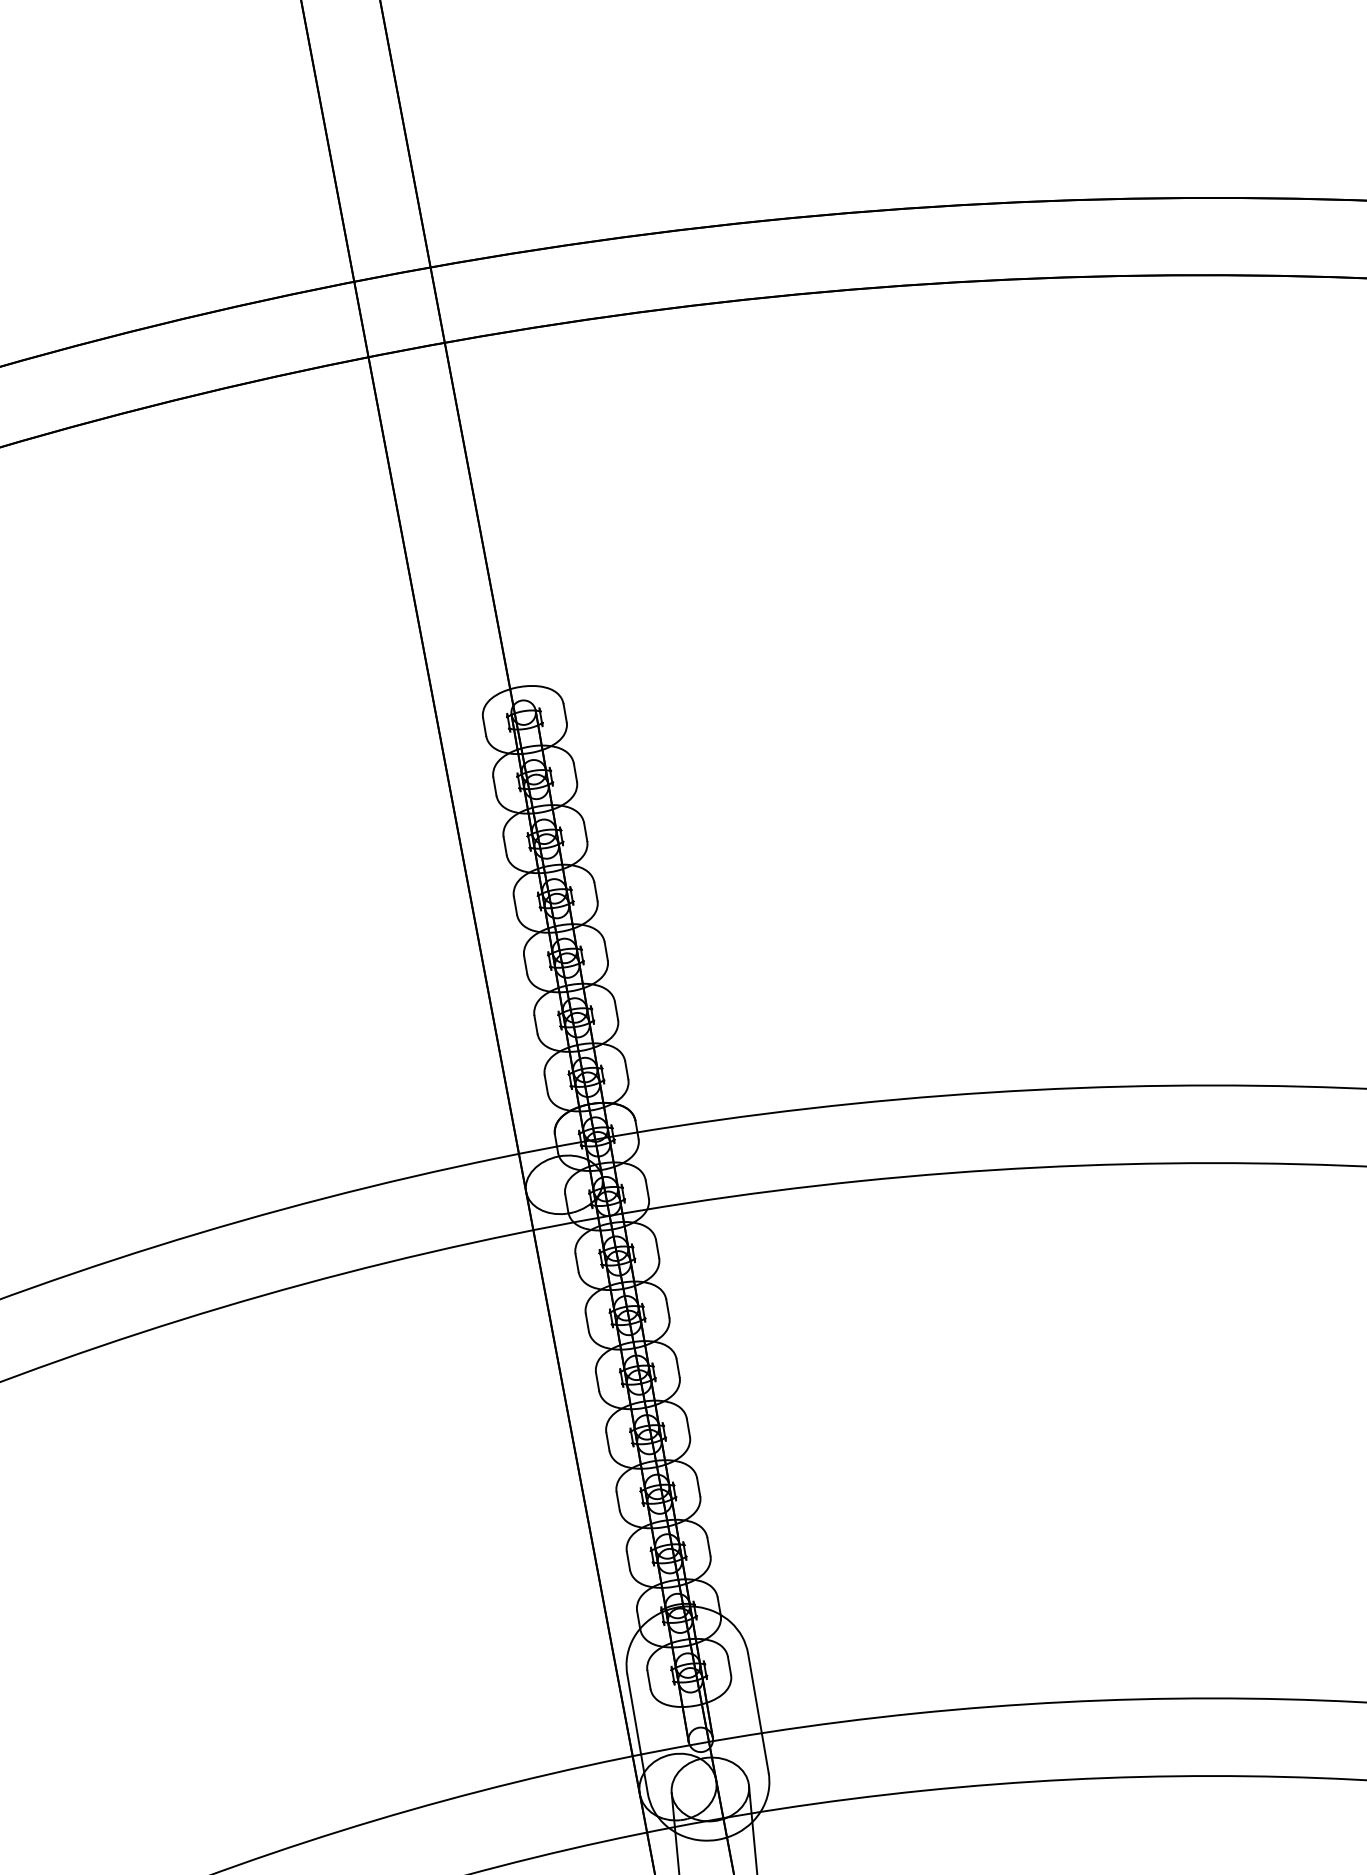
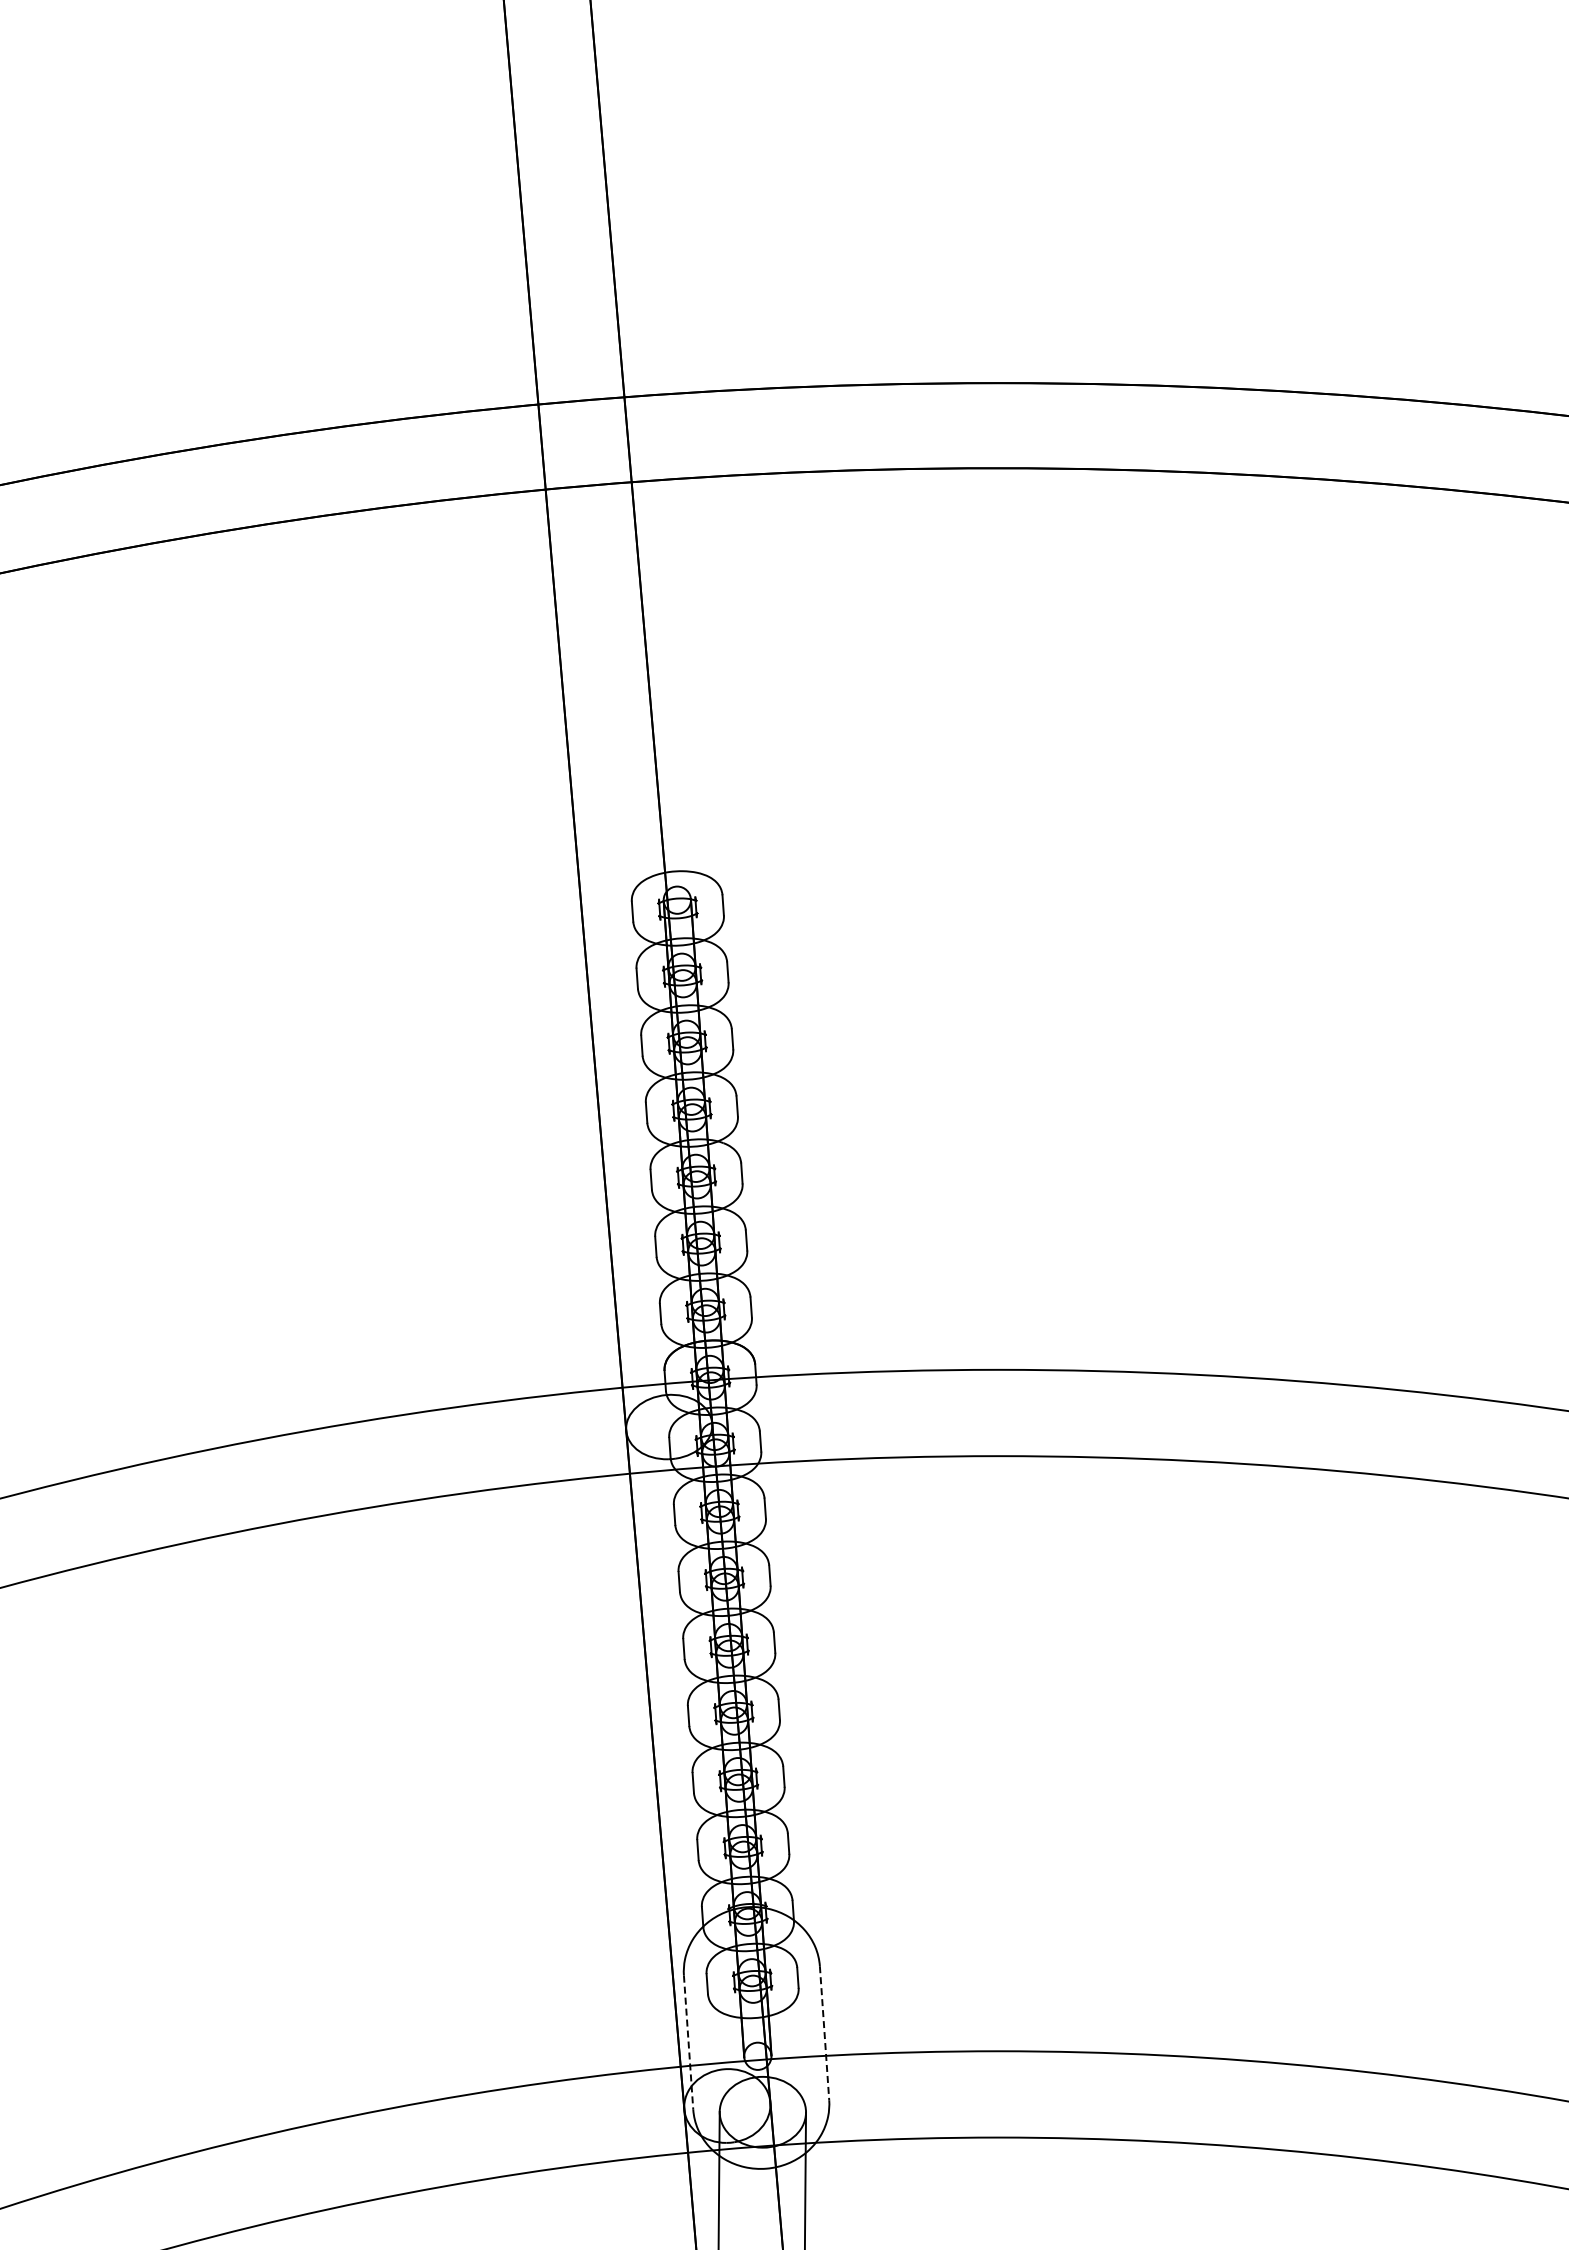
line: (758, 1713) -> (824, 2033), solid -> dashed
line: (637, 1734) -> (688, 2043), solid -> dashed

